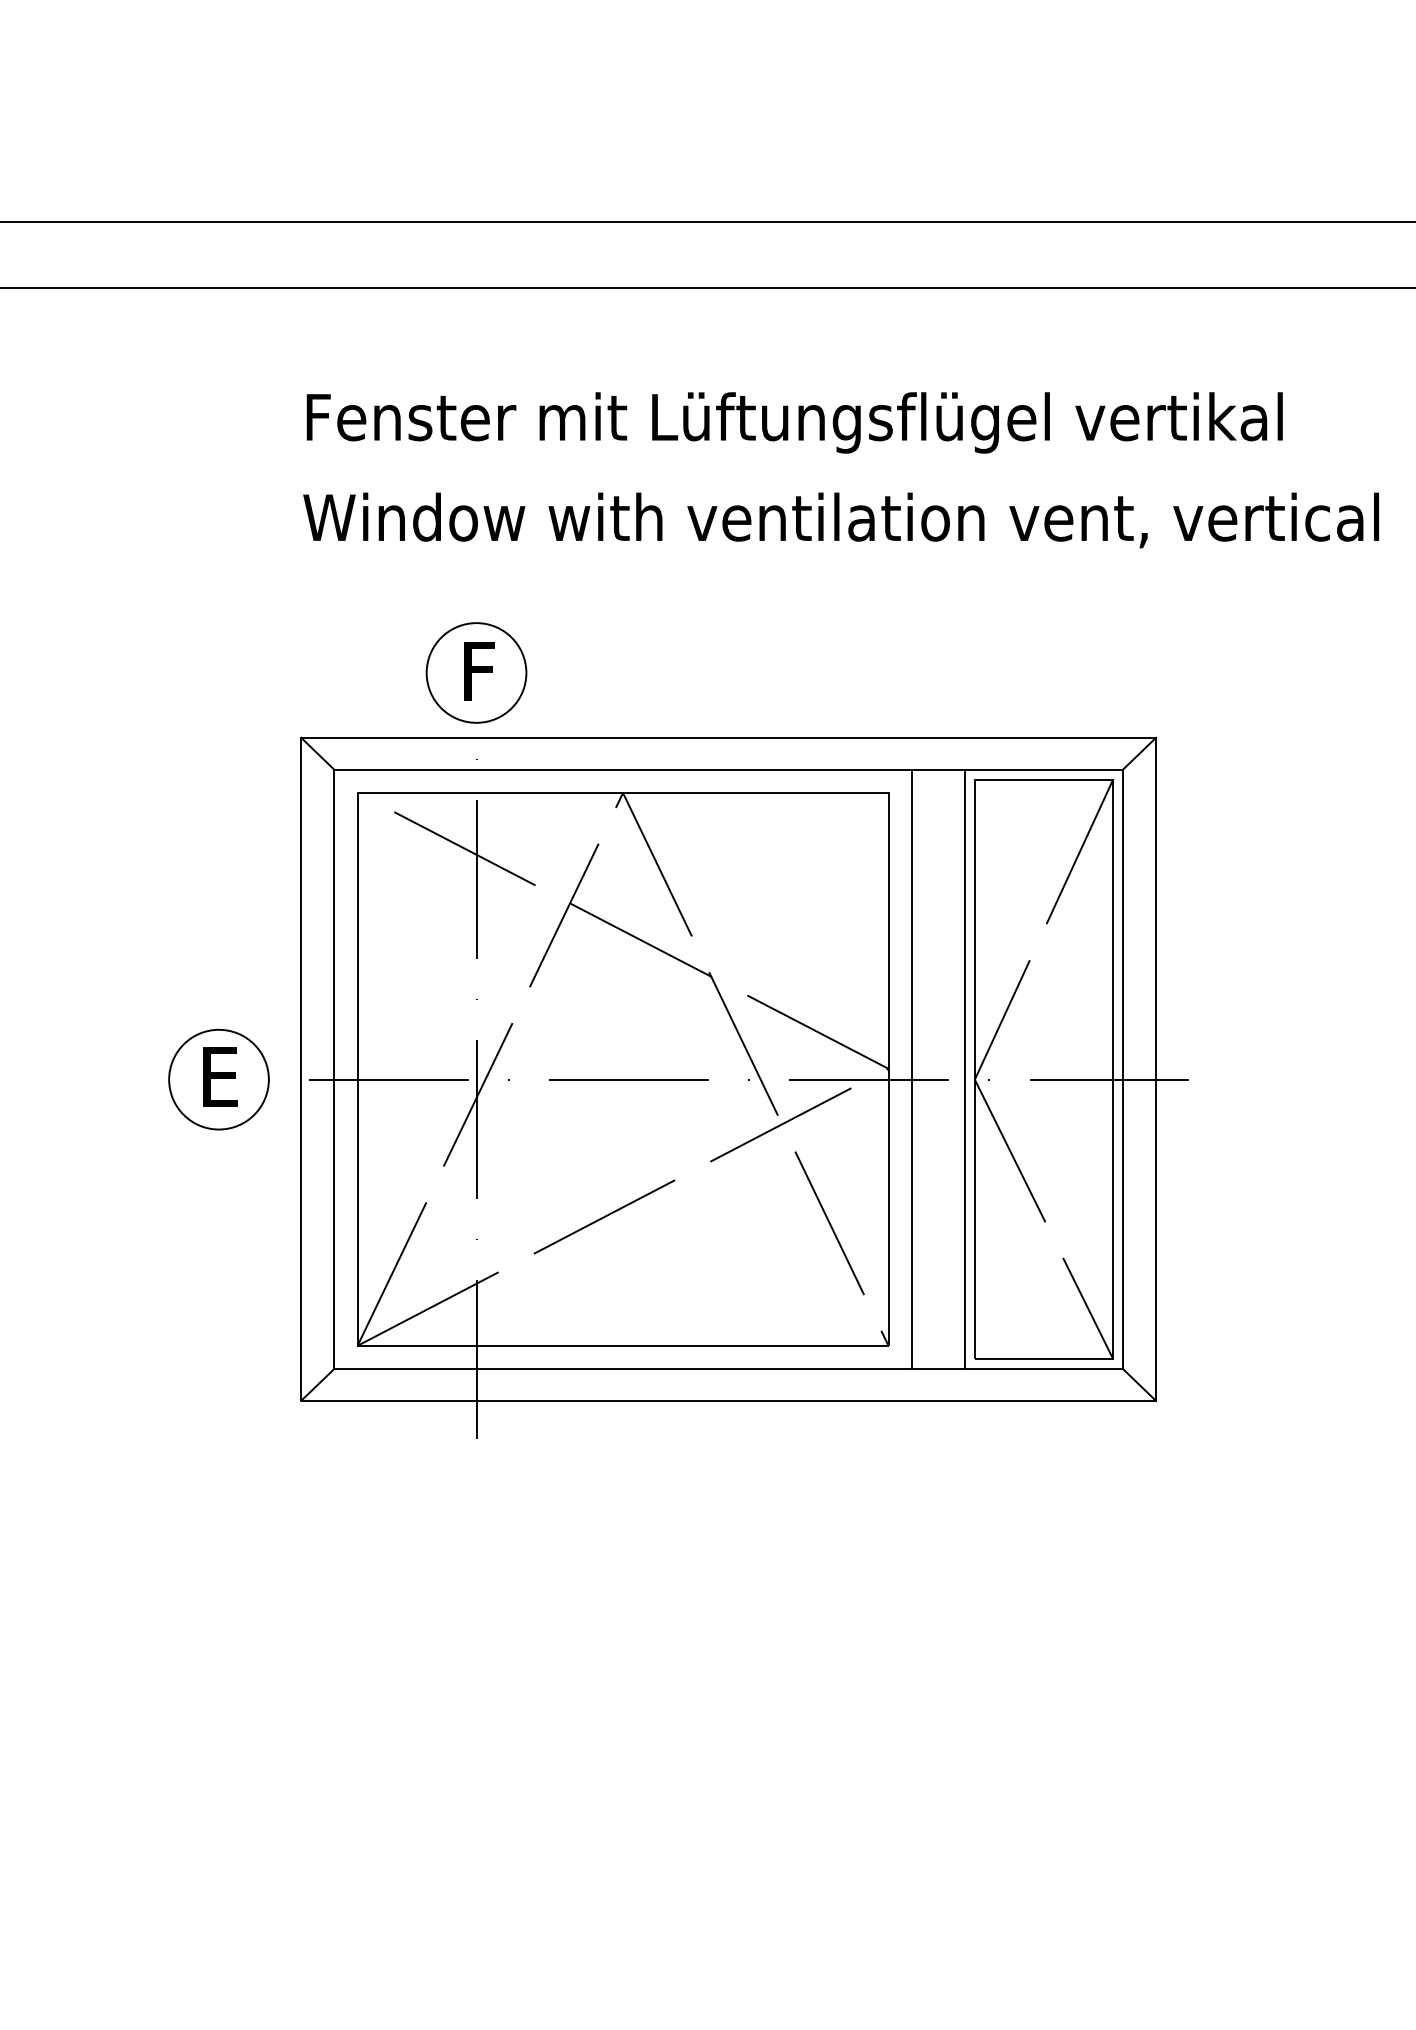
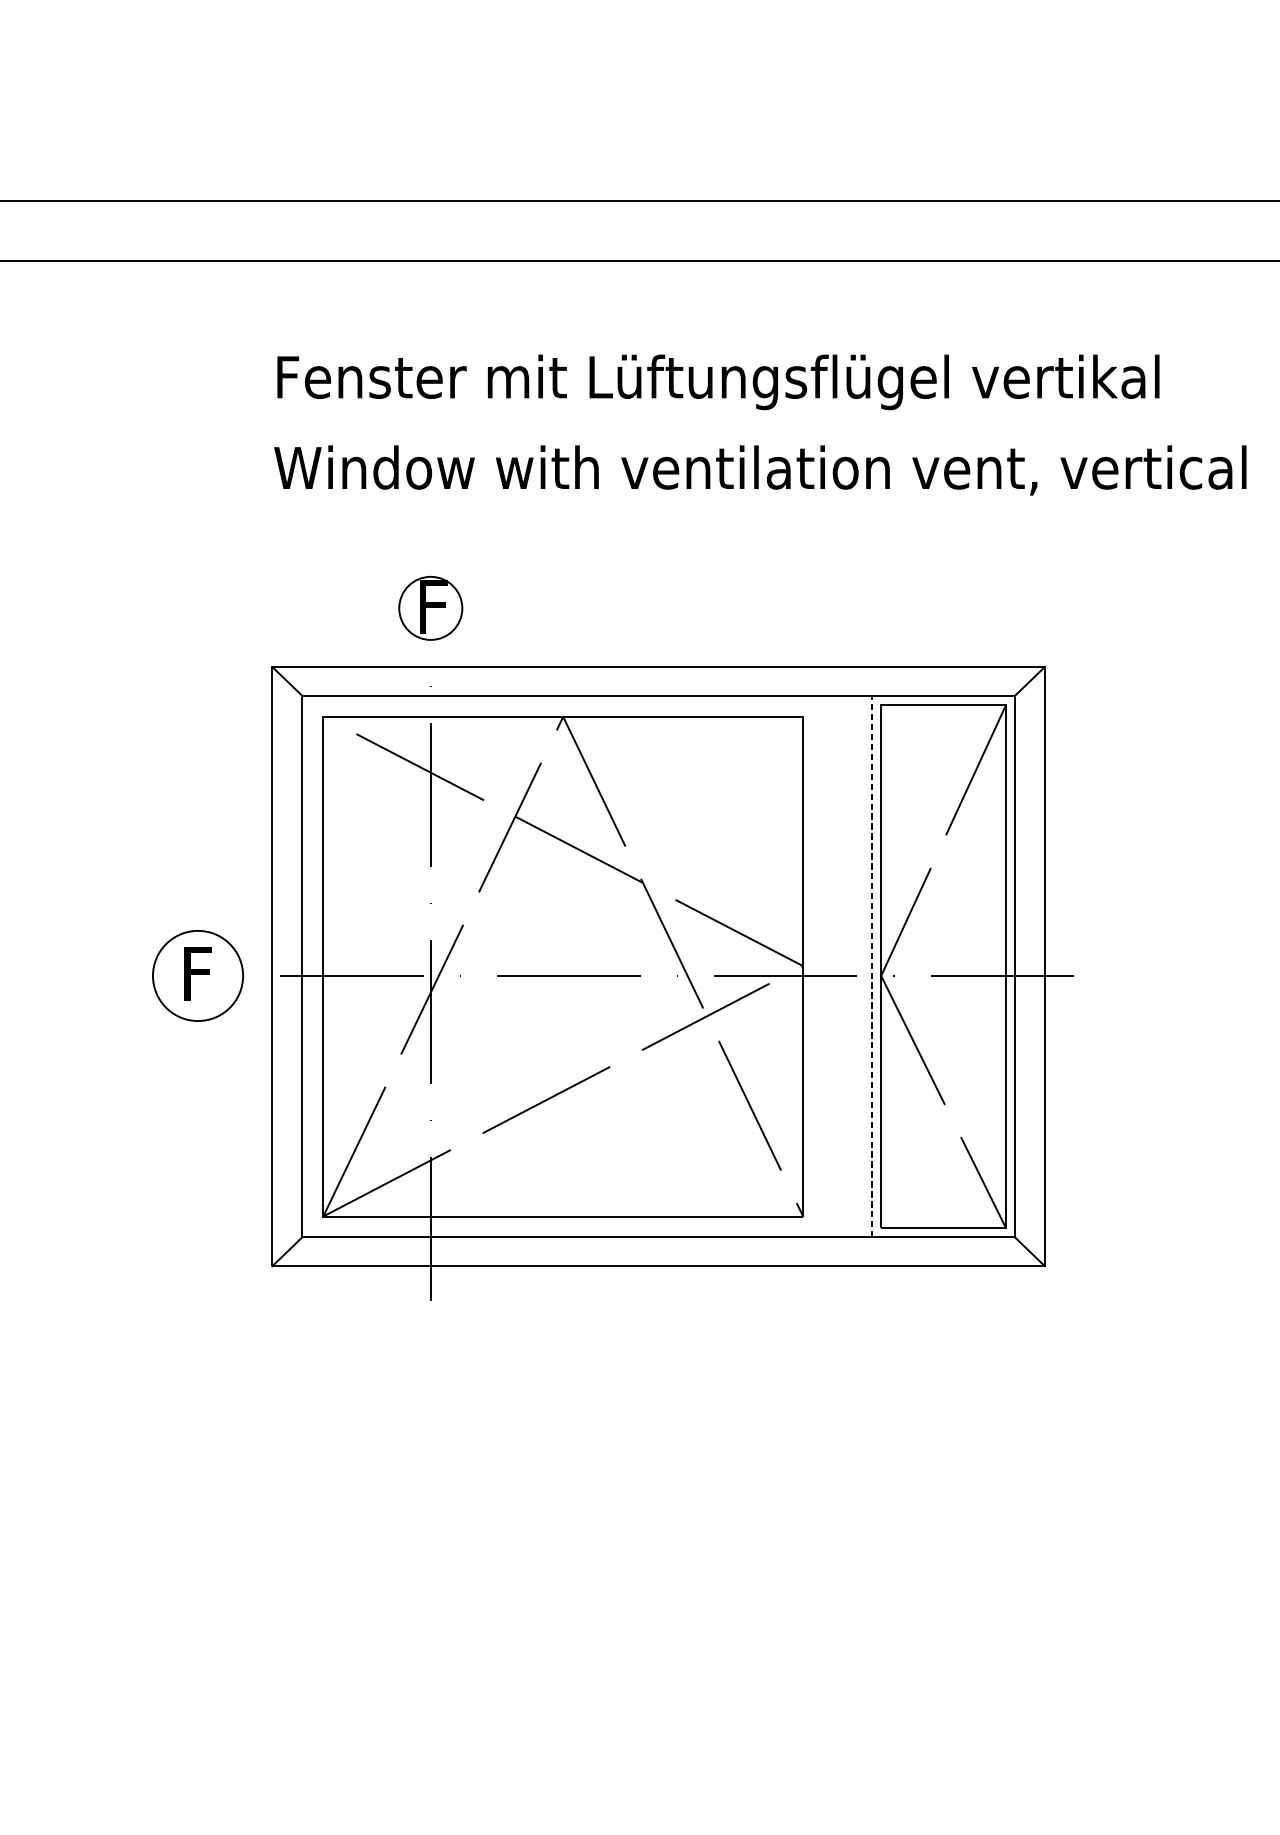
circle: (476, 672) -> (430, 607), size x0.7
line: (911, 1068) -> (823, 965), removed
line: (965, 1069) -> (872, 966), solid -> dashed
text: (224, 1076) -> (203, 973), E -> F

